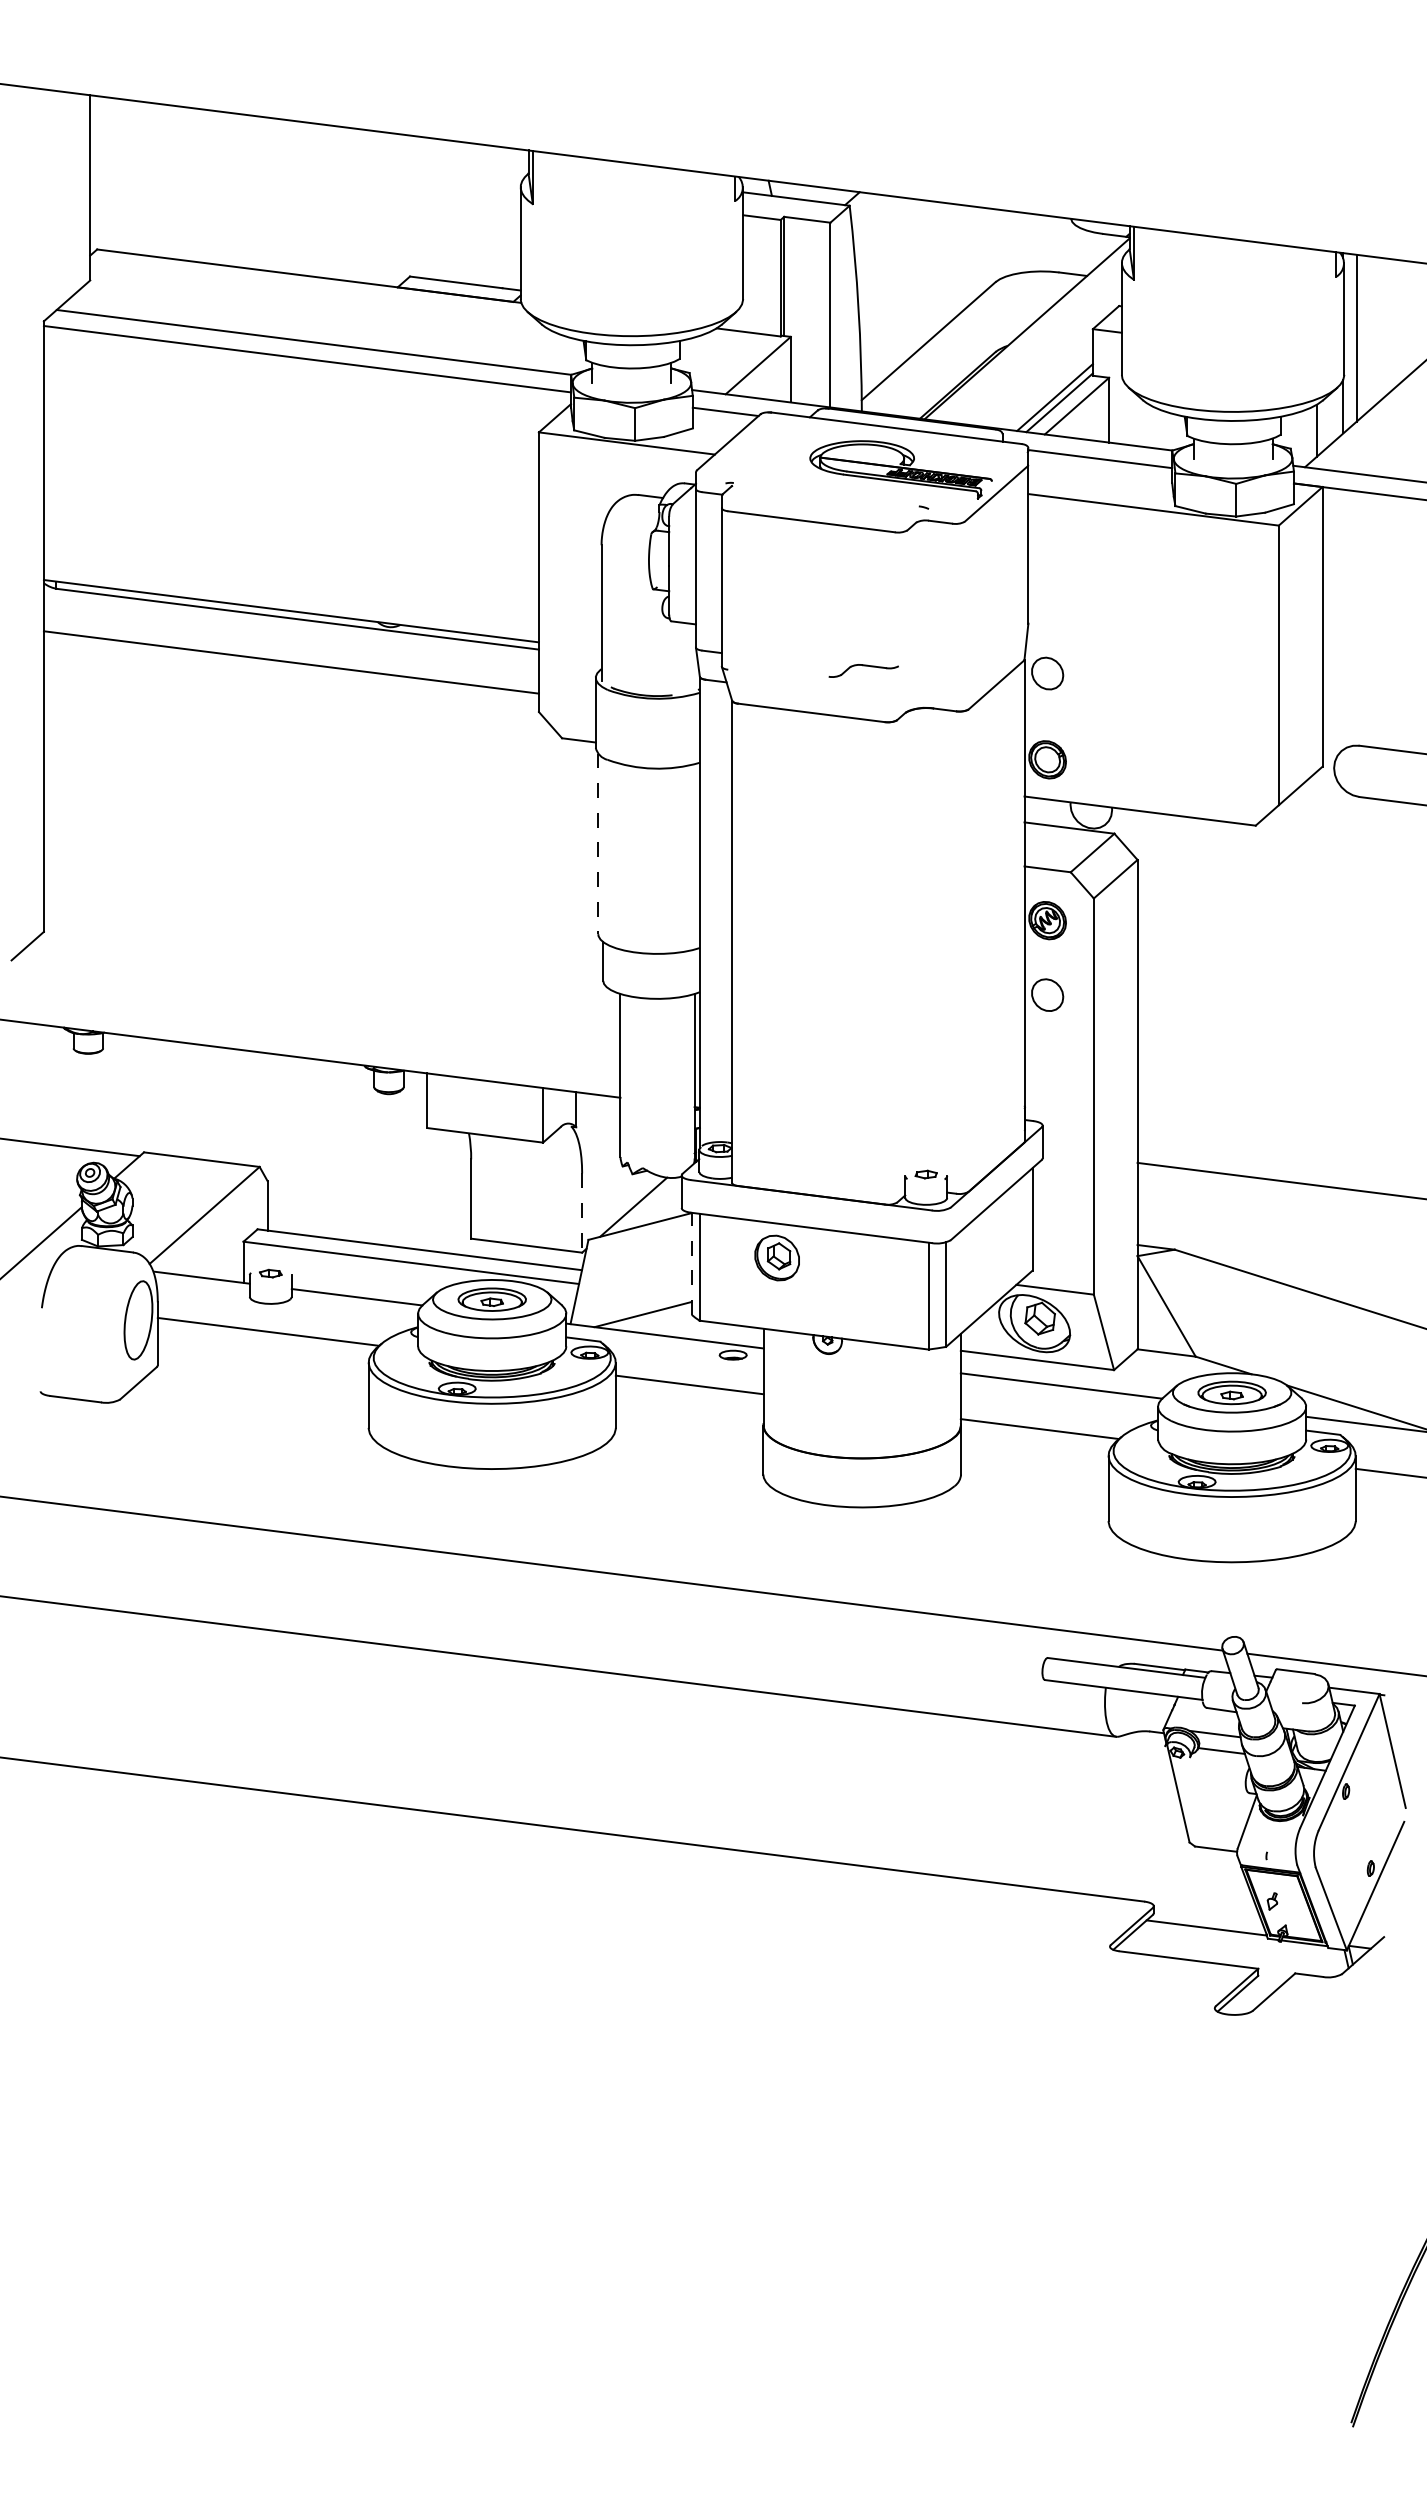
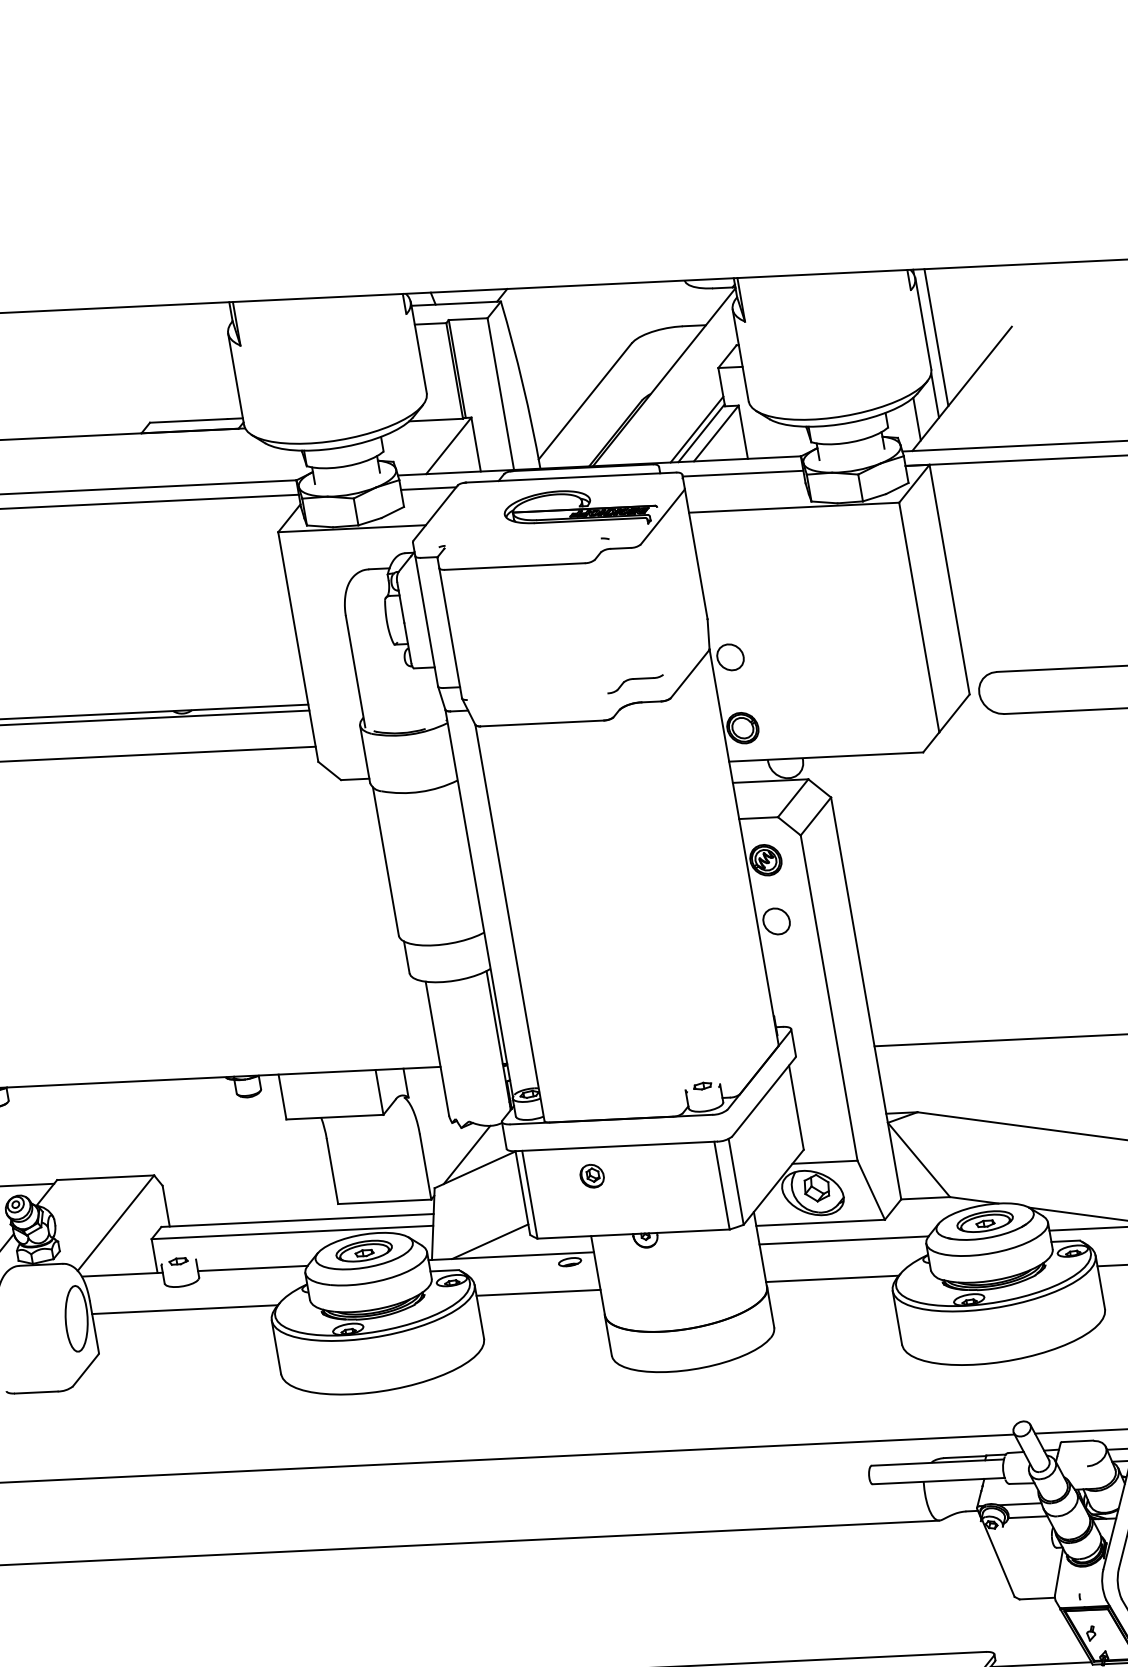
part: (863, 670) -> (635, 683), moved
line: (598, 844) -> (386, 862), dashed -> solid
line: (582, 1213) -> (425, 1167), dashed -> solid
part: (776, 1258) -> (591, 1176), size x0.62
line: (691, 1263) -> (522, 1192), dashed -> solid

